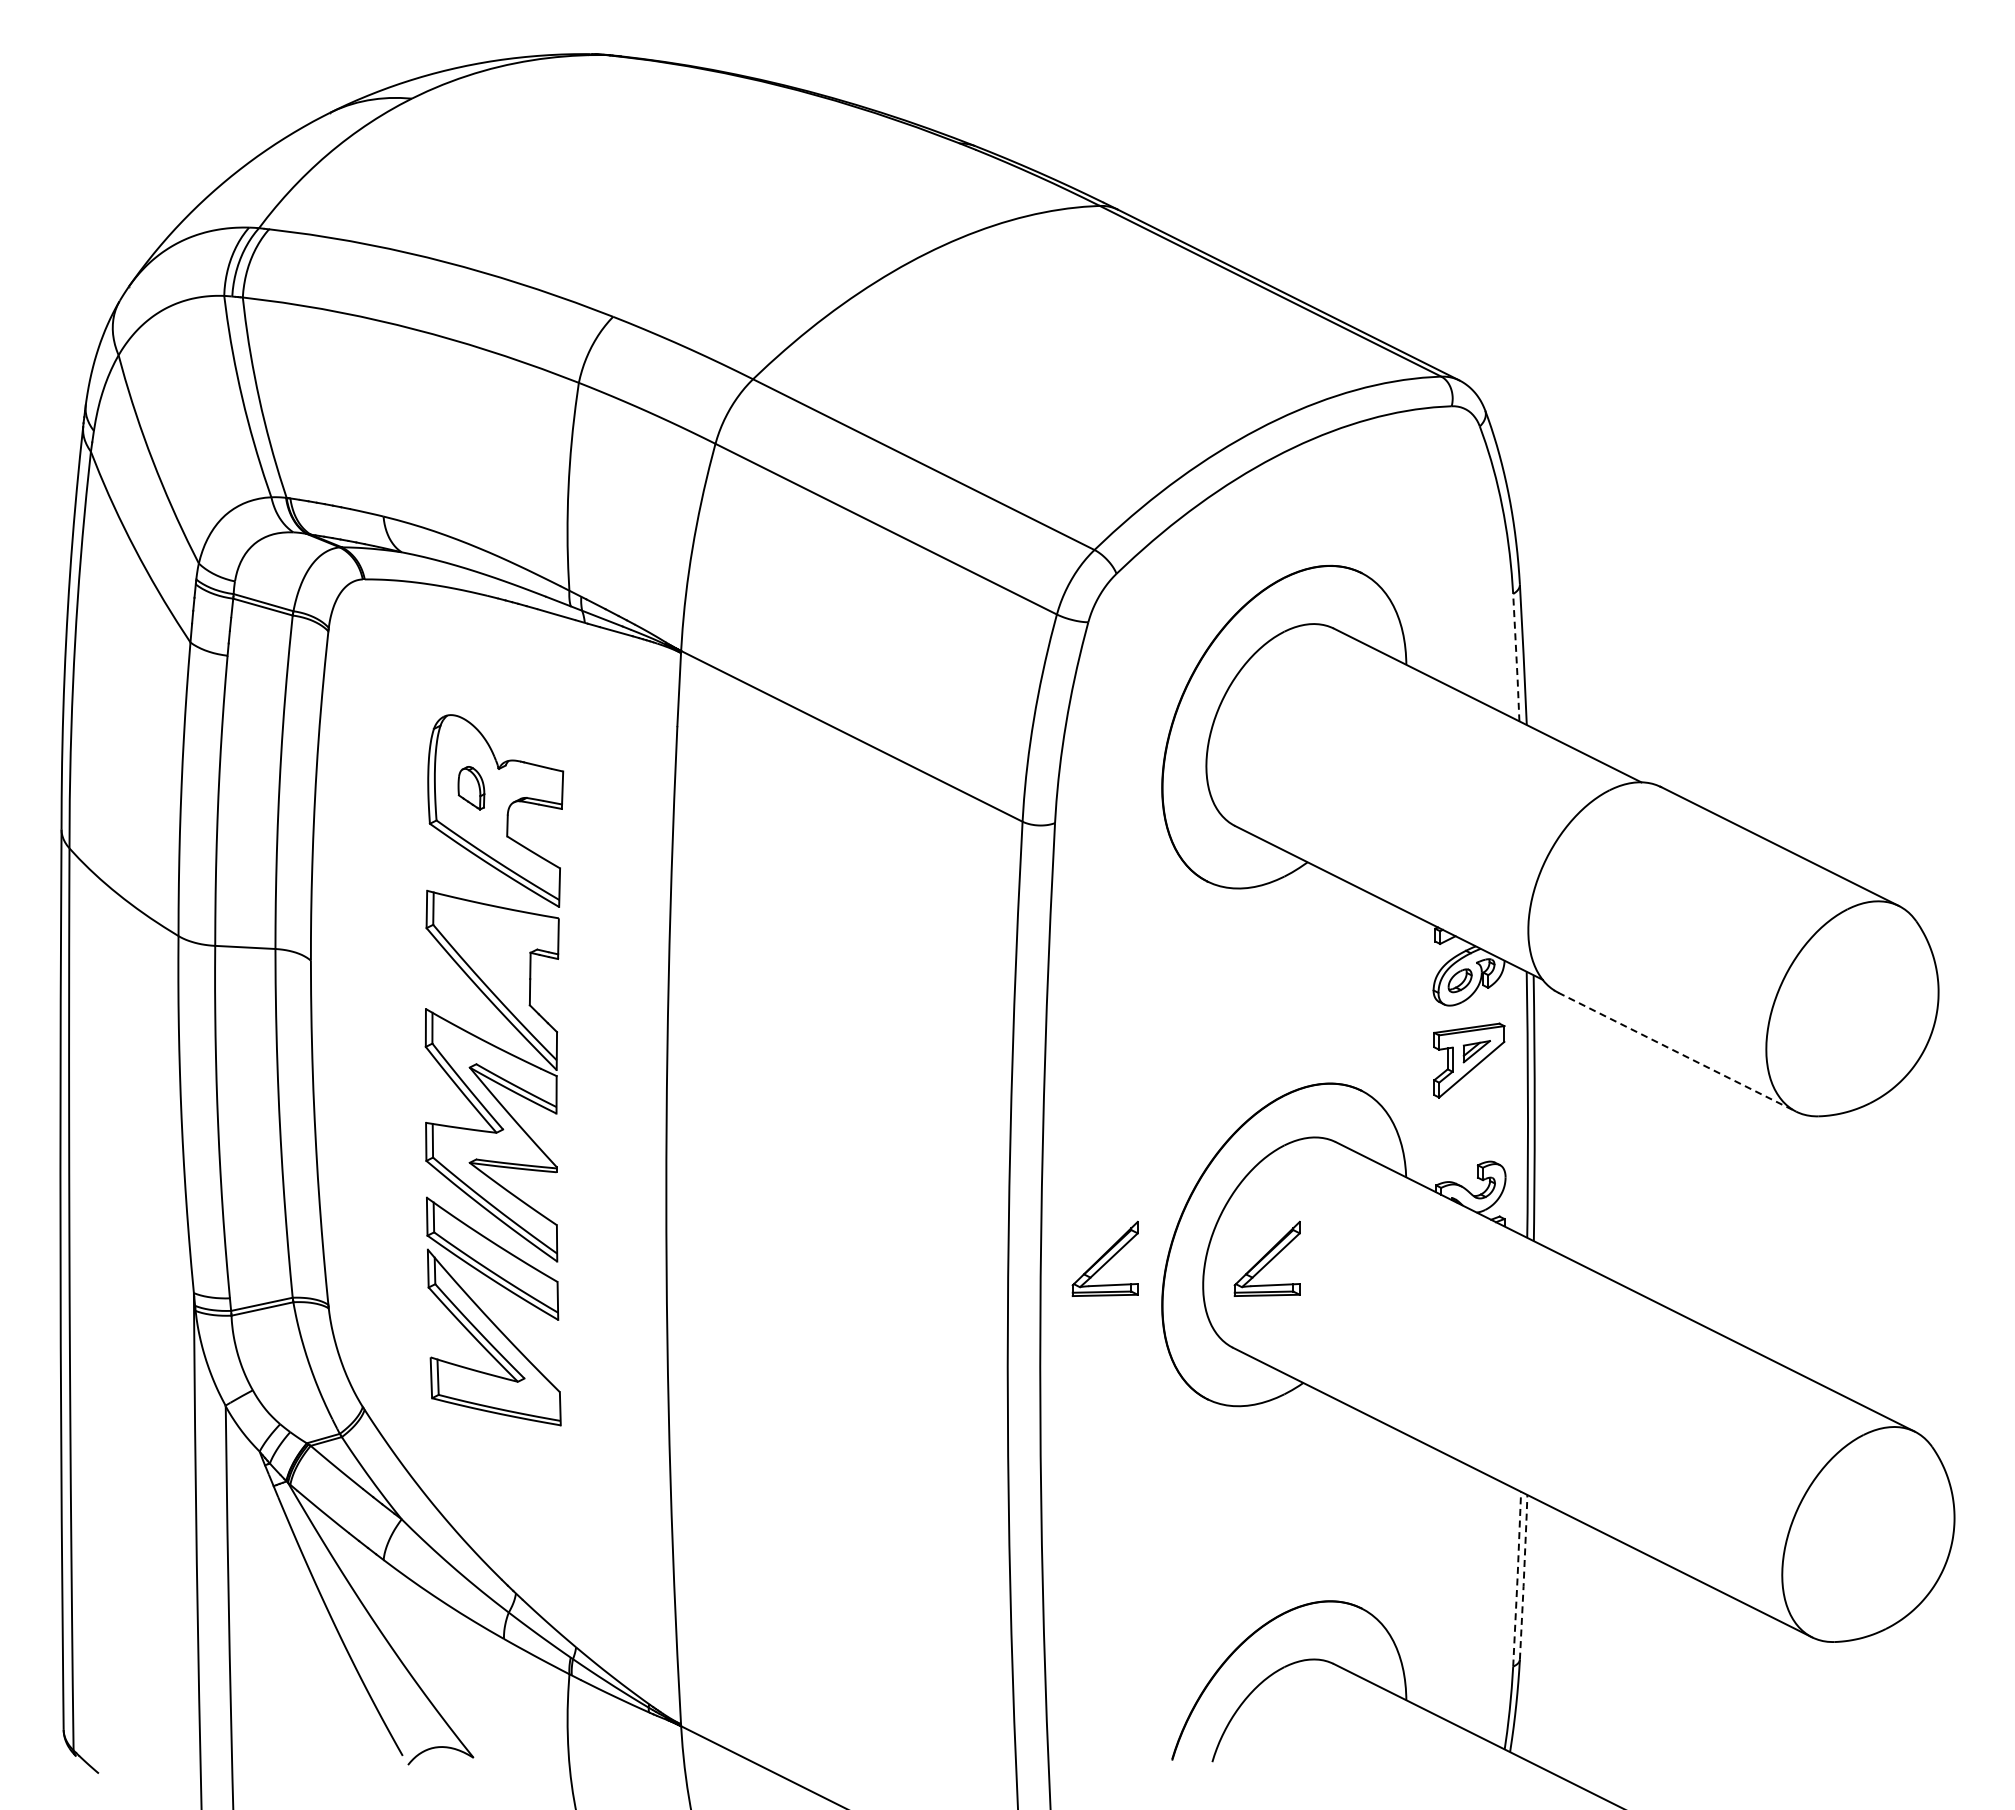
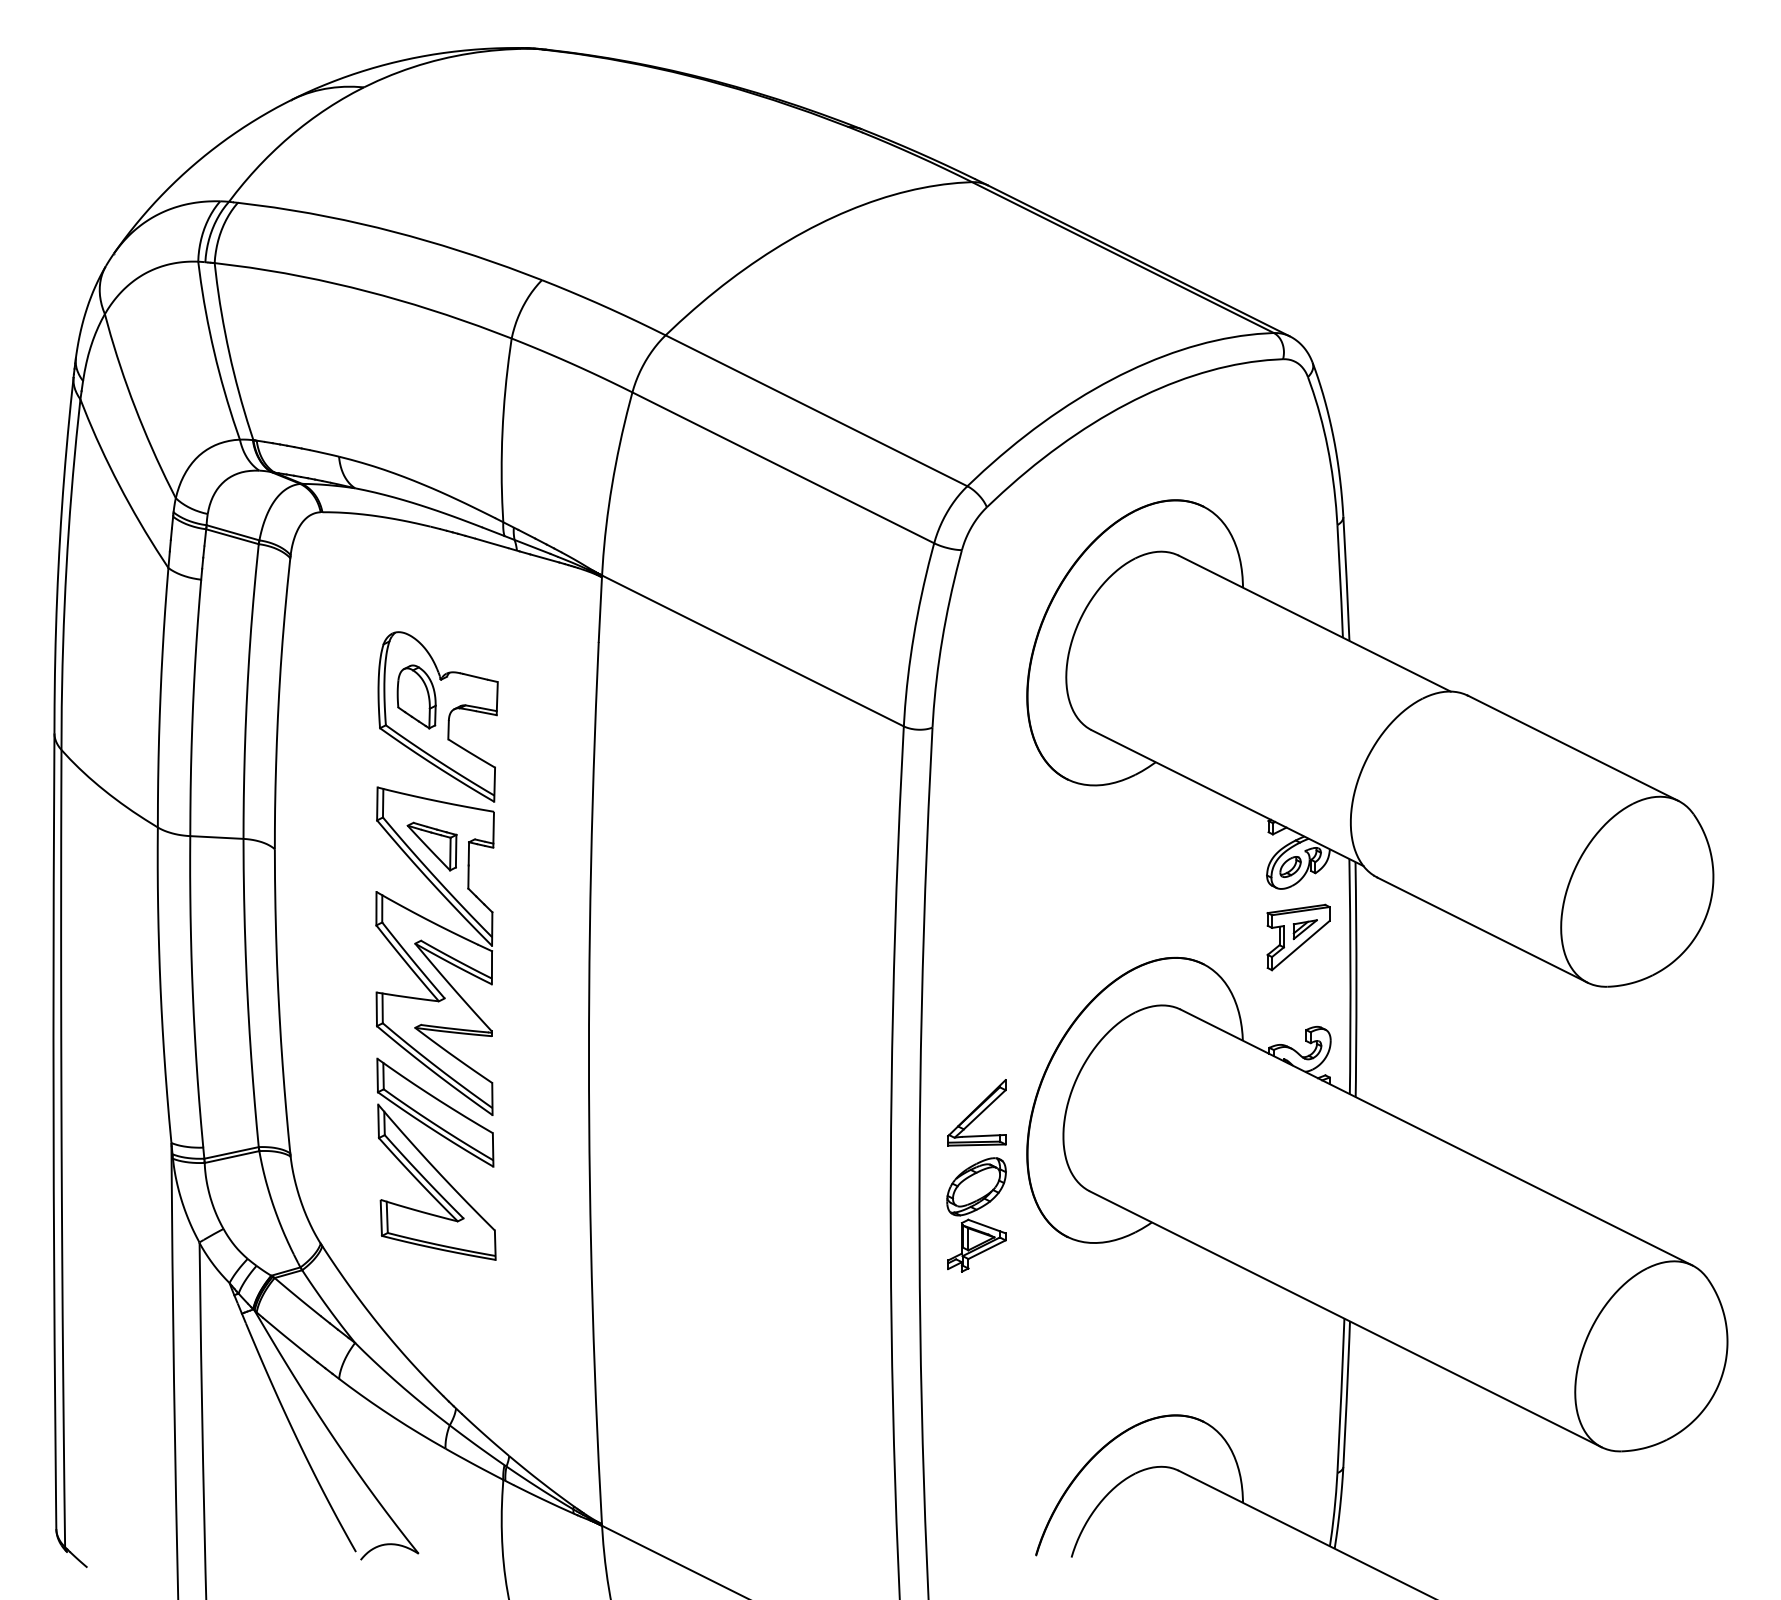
line: (1516, 658) -> (1340, 582), dashed -> solid
part: (471, 787) -> (416, 696), size x1.67
part: (488, 957) -> (431, 846), added
line: (1677, 1052) -> (1482, 930), dashed -> solid
part: (1266, 1258) -> (1119, 1112), removed
part: (1104, 1374) -> (976, 1214), added
line: (1524, 1576) -> (1347, 1393), dashed -> solid
line: (1517, 1577) -> (1341, 1394), dashed -> solid

